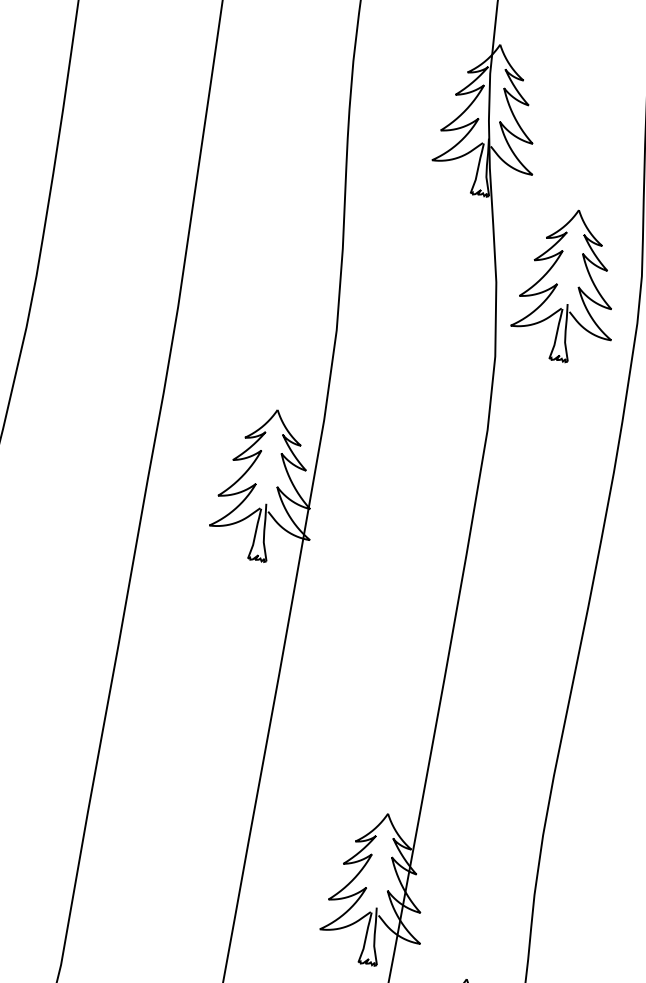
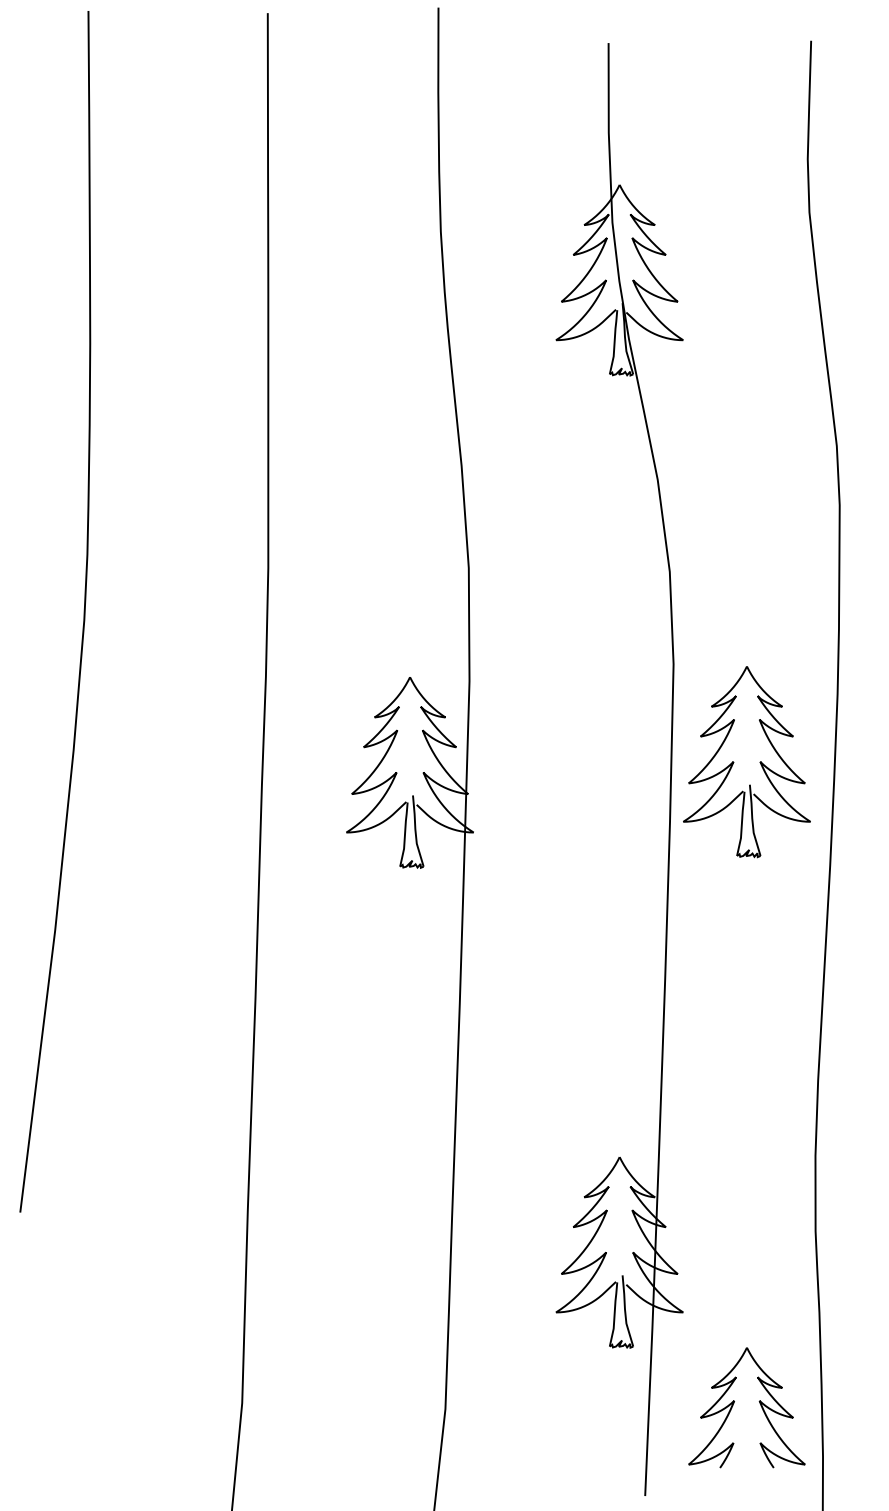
part: (558, 284) -> (734, 762), moved

